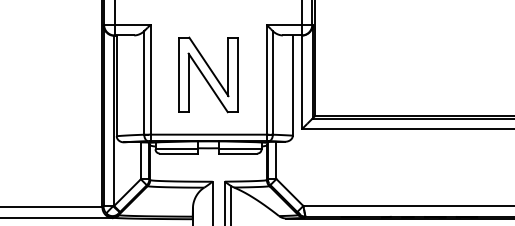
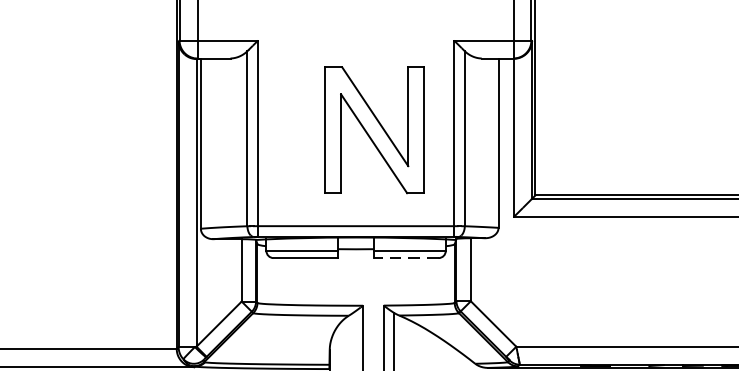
part: (208, 74) -> (374, 129), moved
line: (237, 153) -> (405, 258), solid -> dashed

